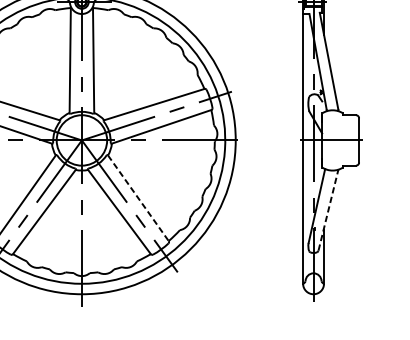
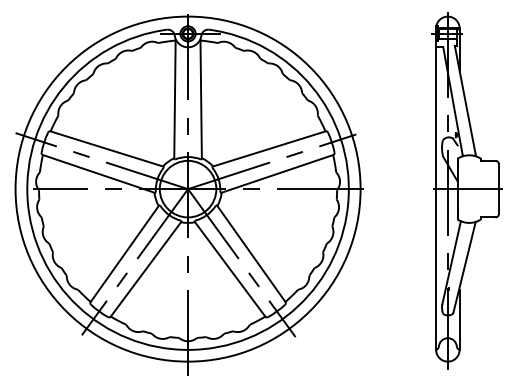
line: (138, 197) -> (251, 253), dashed -> solid
line: (328, 210) -> (464, 267), dashed -> solid

